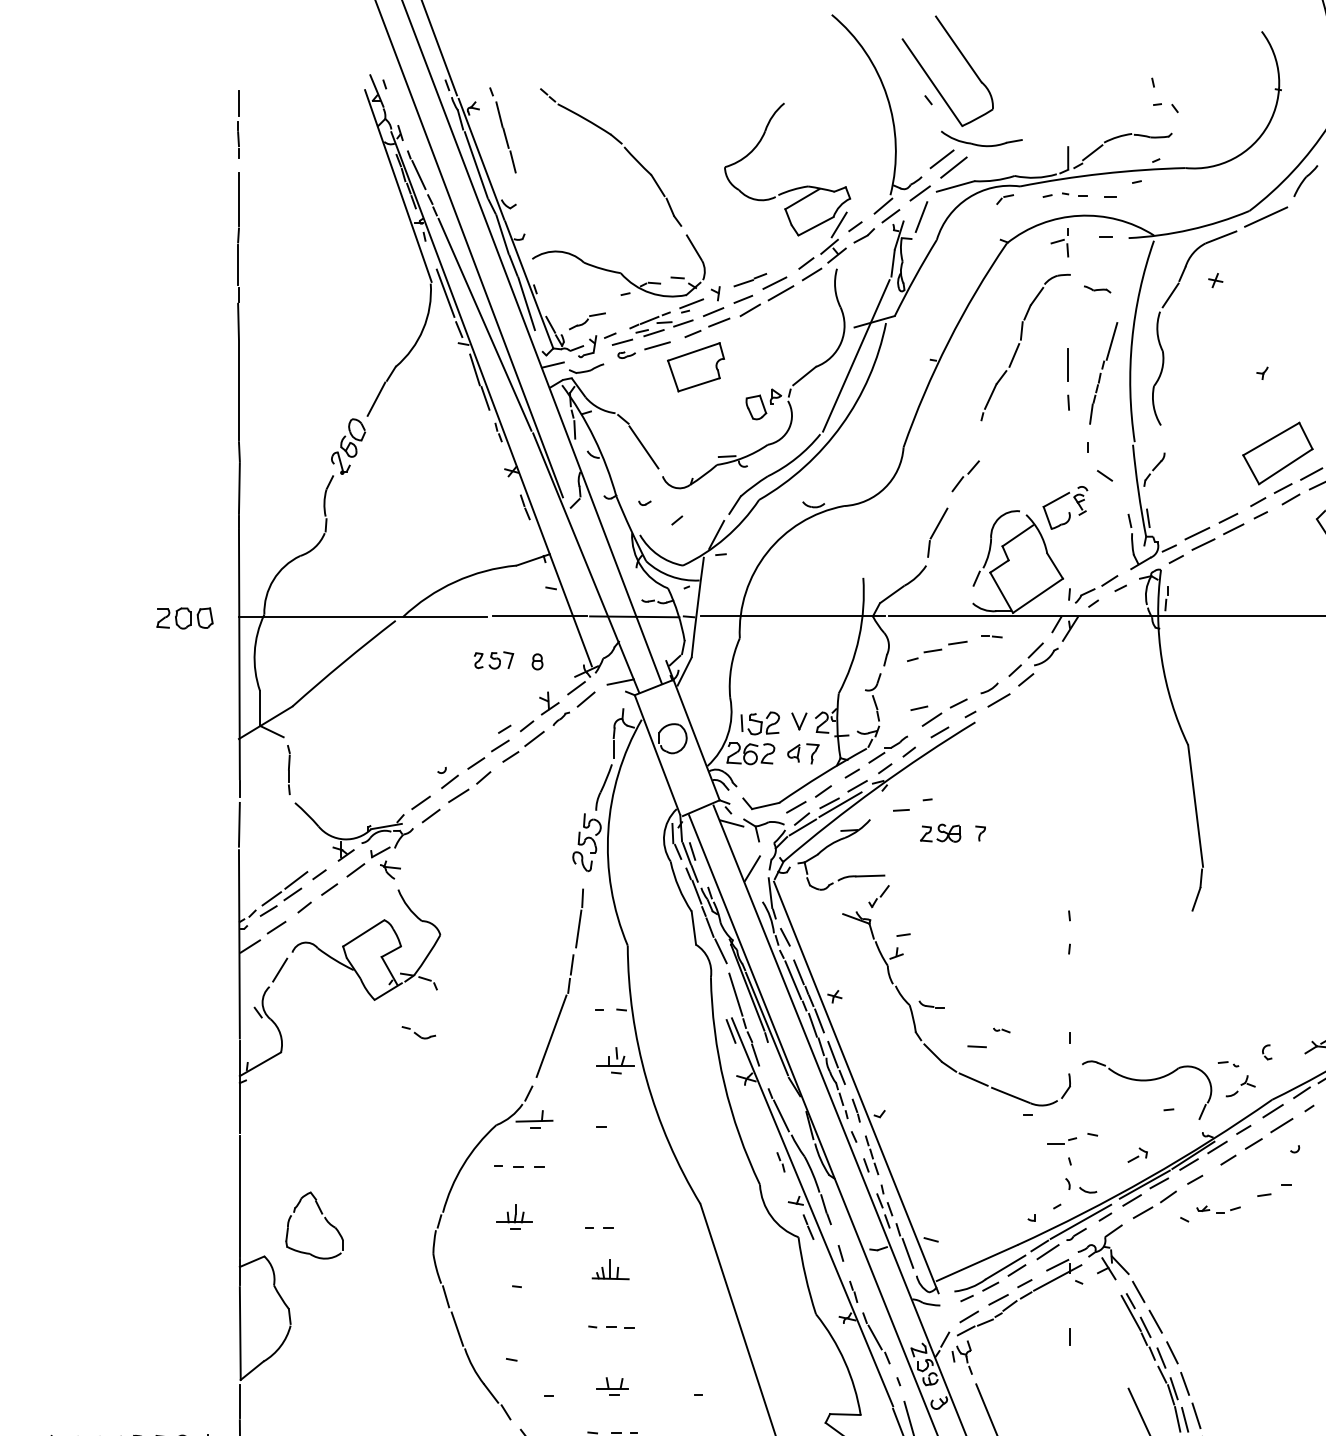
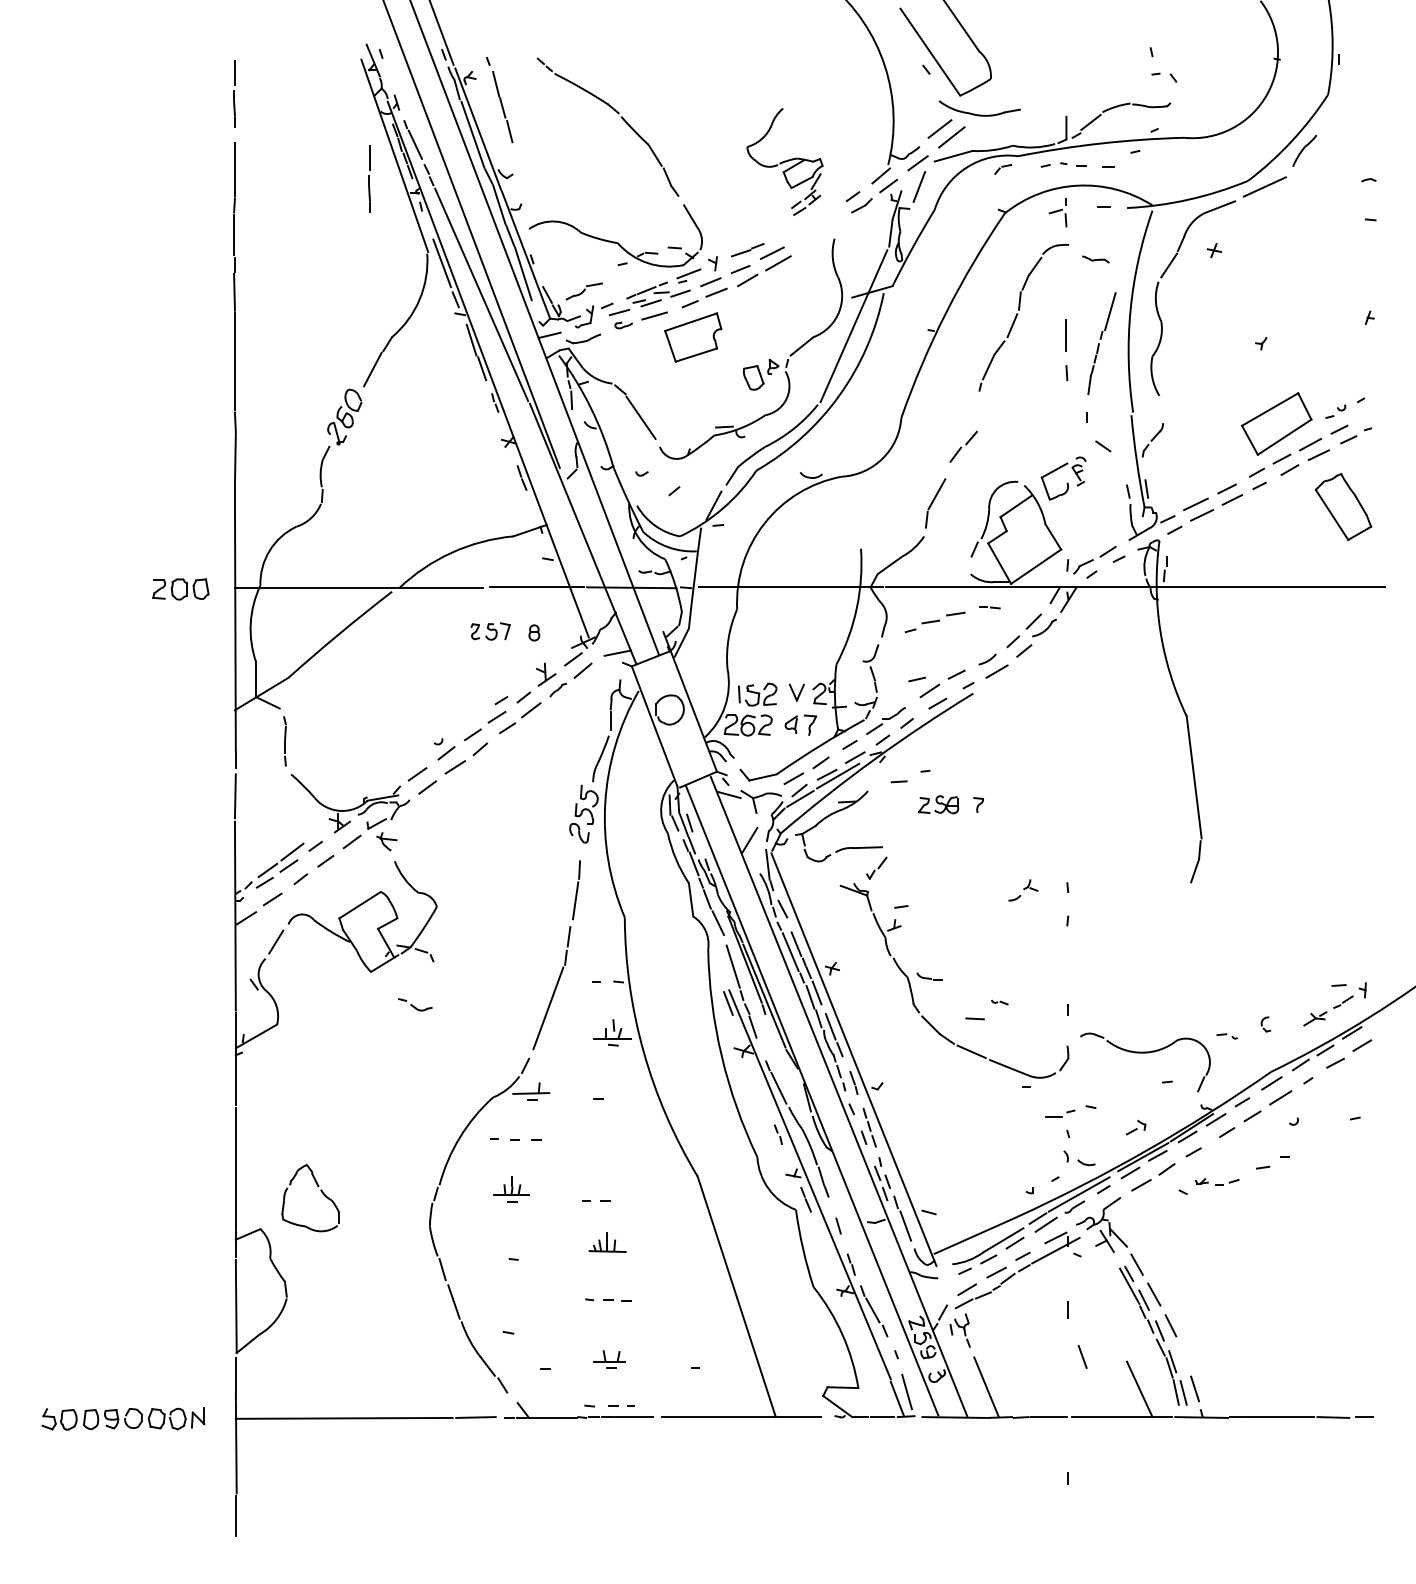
part: (787, 191) -> (784, 161), size x0.6
line: (373, 208) -> (369, 178), added
part: (1240, 1086) -> (1023, 890), moved
line: (1184, 1383) -> (1082, 1356), moved

